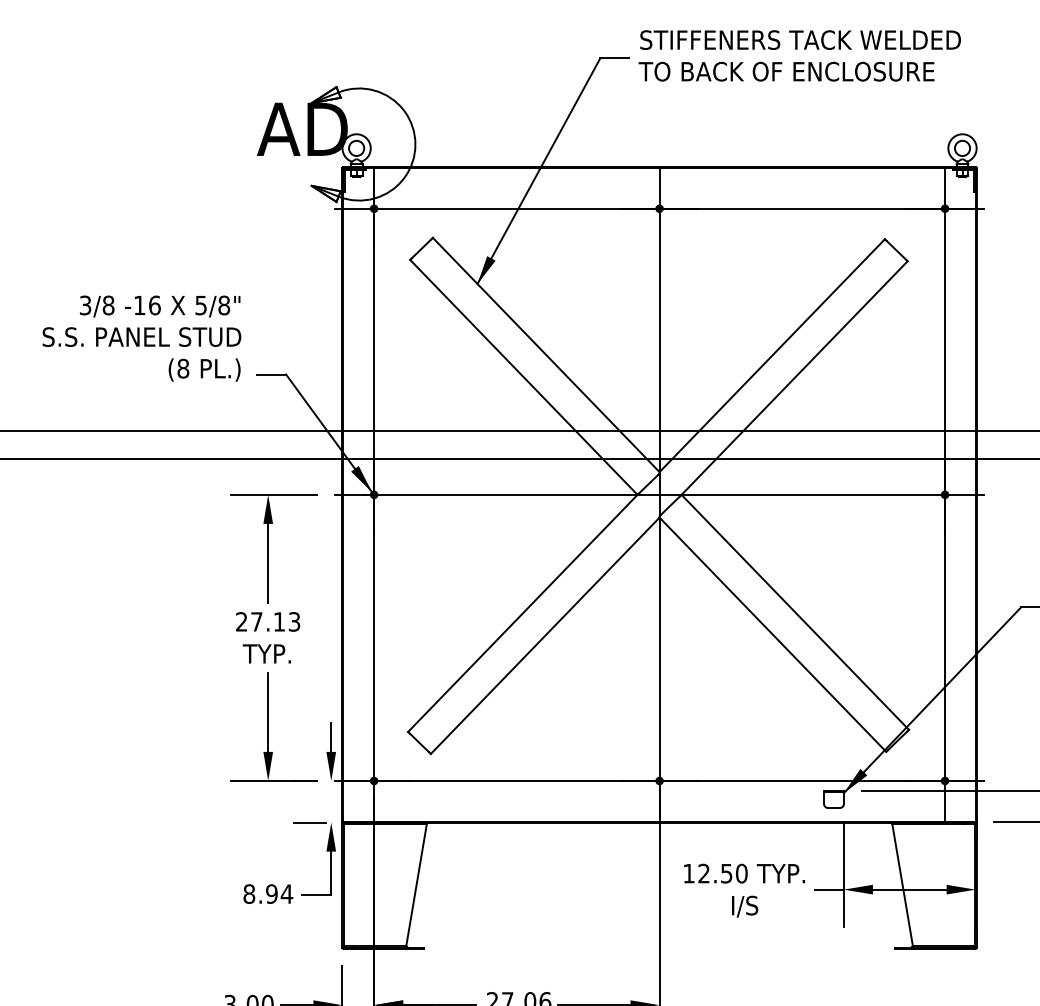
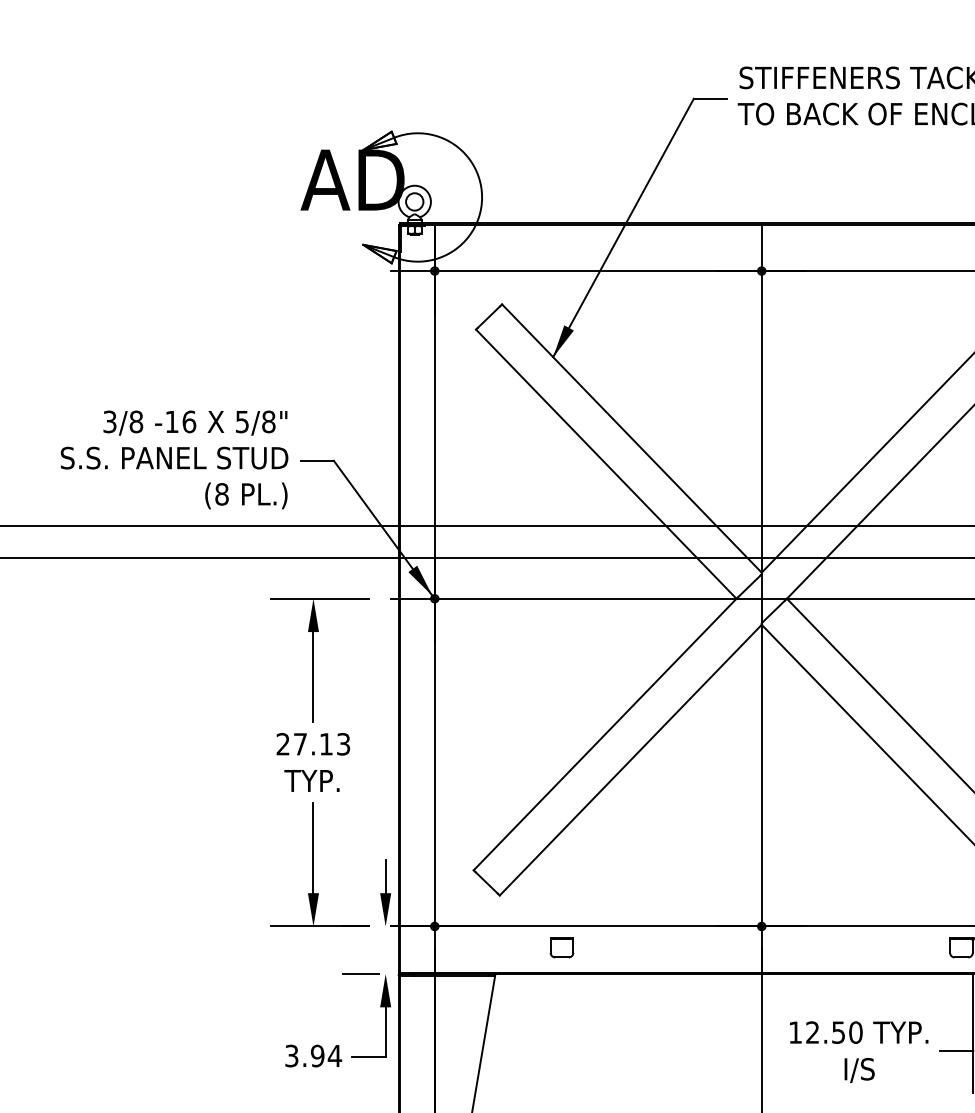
text: (141, 338) -> (174, 459), moved
part: (484, 799) -> (561, 947), added
text: (249, 893) -> (292, 1055), 8.94 -> 3.94

